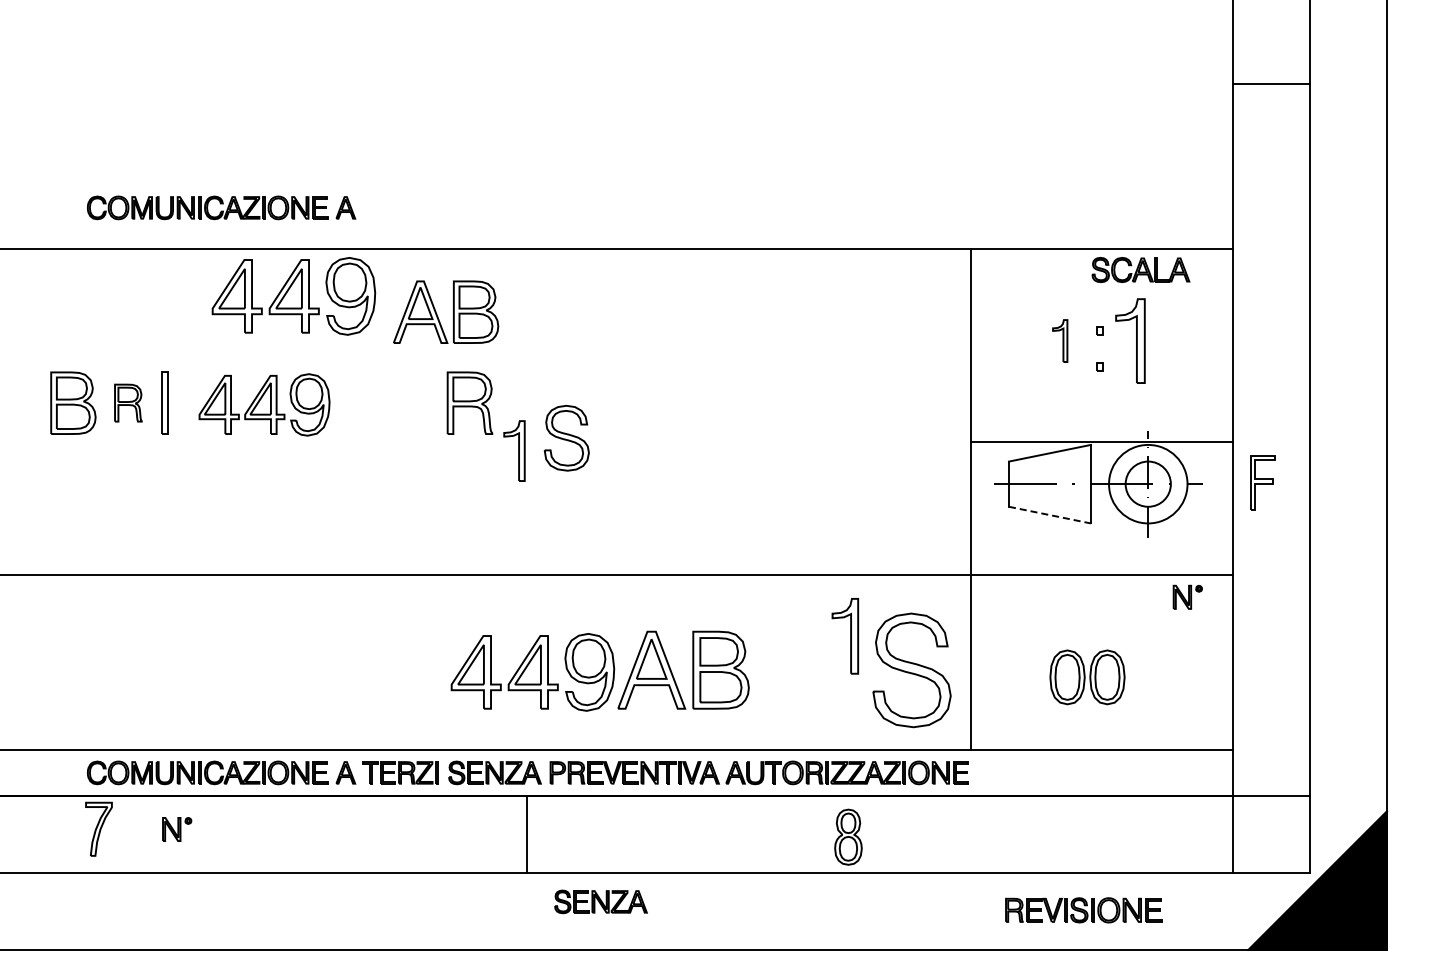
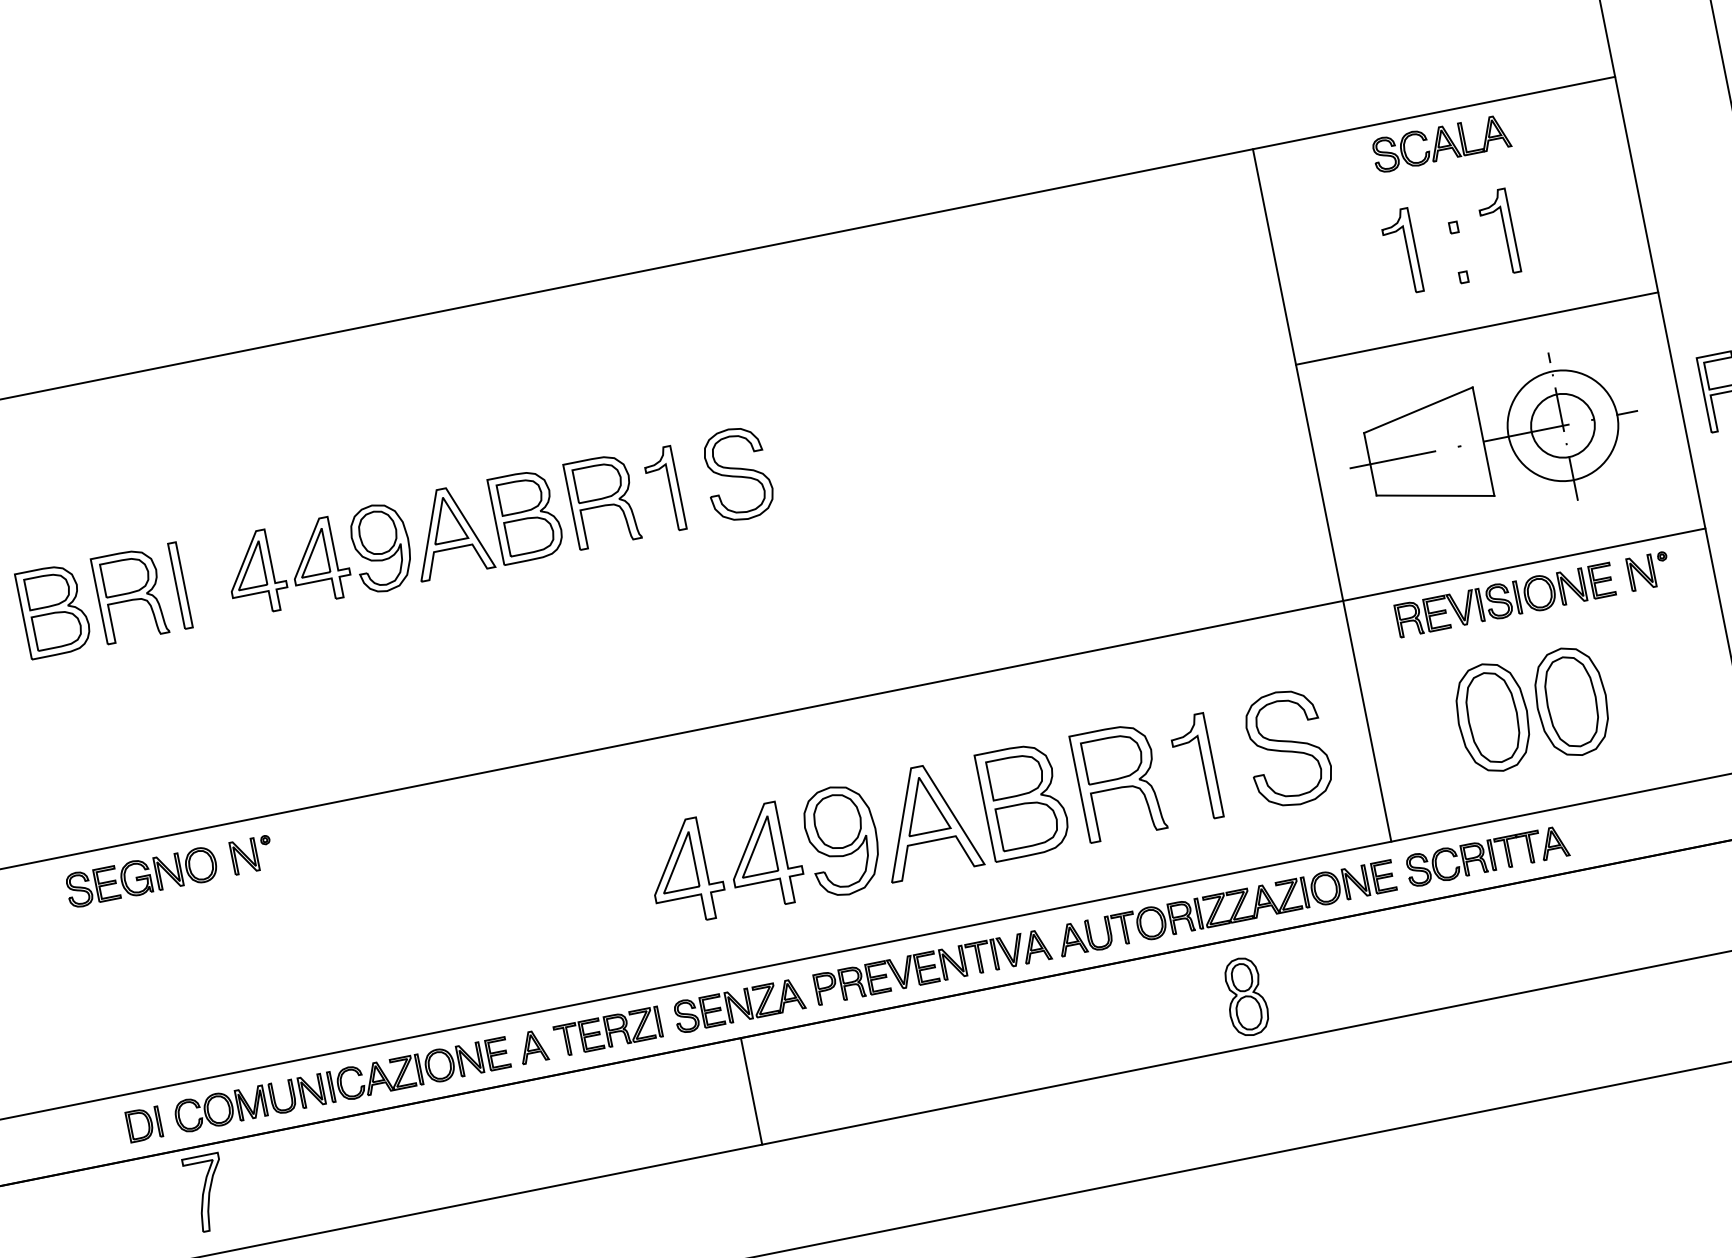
part: (221, 207) -> (204, 299), removed
part: (1140, 269) -> (1440, 142), moved
part: (293, 296) -> (329, 402), removed
part: (453, 311) -> (495, 521), moved
part: (1060, 340) -> (1401, 251), size x1.43
part: (1130, 340) -> (1498, 231), size x0.71
part: (128, 402) -> (130, 594), size x1.67
part: (566, 437) -> (737, 473), moved
line: (1102, 441) -> (1477, 328), moved
part: (514, 450) -> (664, 489), moved
line: (1049, 515) -> (1435, 496), dashed -> solid
part: (97, 600) -> (141, 877), added
part: (845, 636) -> (1196, 768), moved
part: (789, 669) -> (1118, 781), added
part: (911, 669) -> (1286, 747), size x0.71
part: (1087, 677) -> (1532, 709), size x1.43
part: (64, 772) -> (143, 1124), added
part: (1035, 772) -> (1486, 855), added
part: (177, 829) -> (252, 854), moved
line: (526, 833) -> (751, 1090), moved
part: (600, 901) -> (920, 1154), removed
part: (1083, 910) -> (1504, 600), moved

